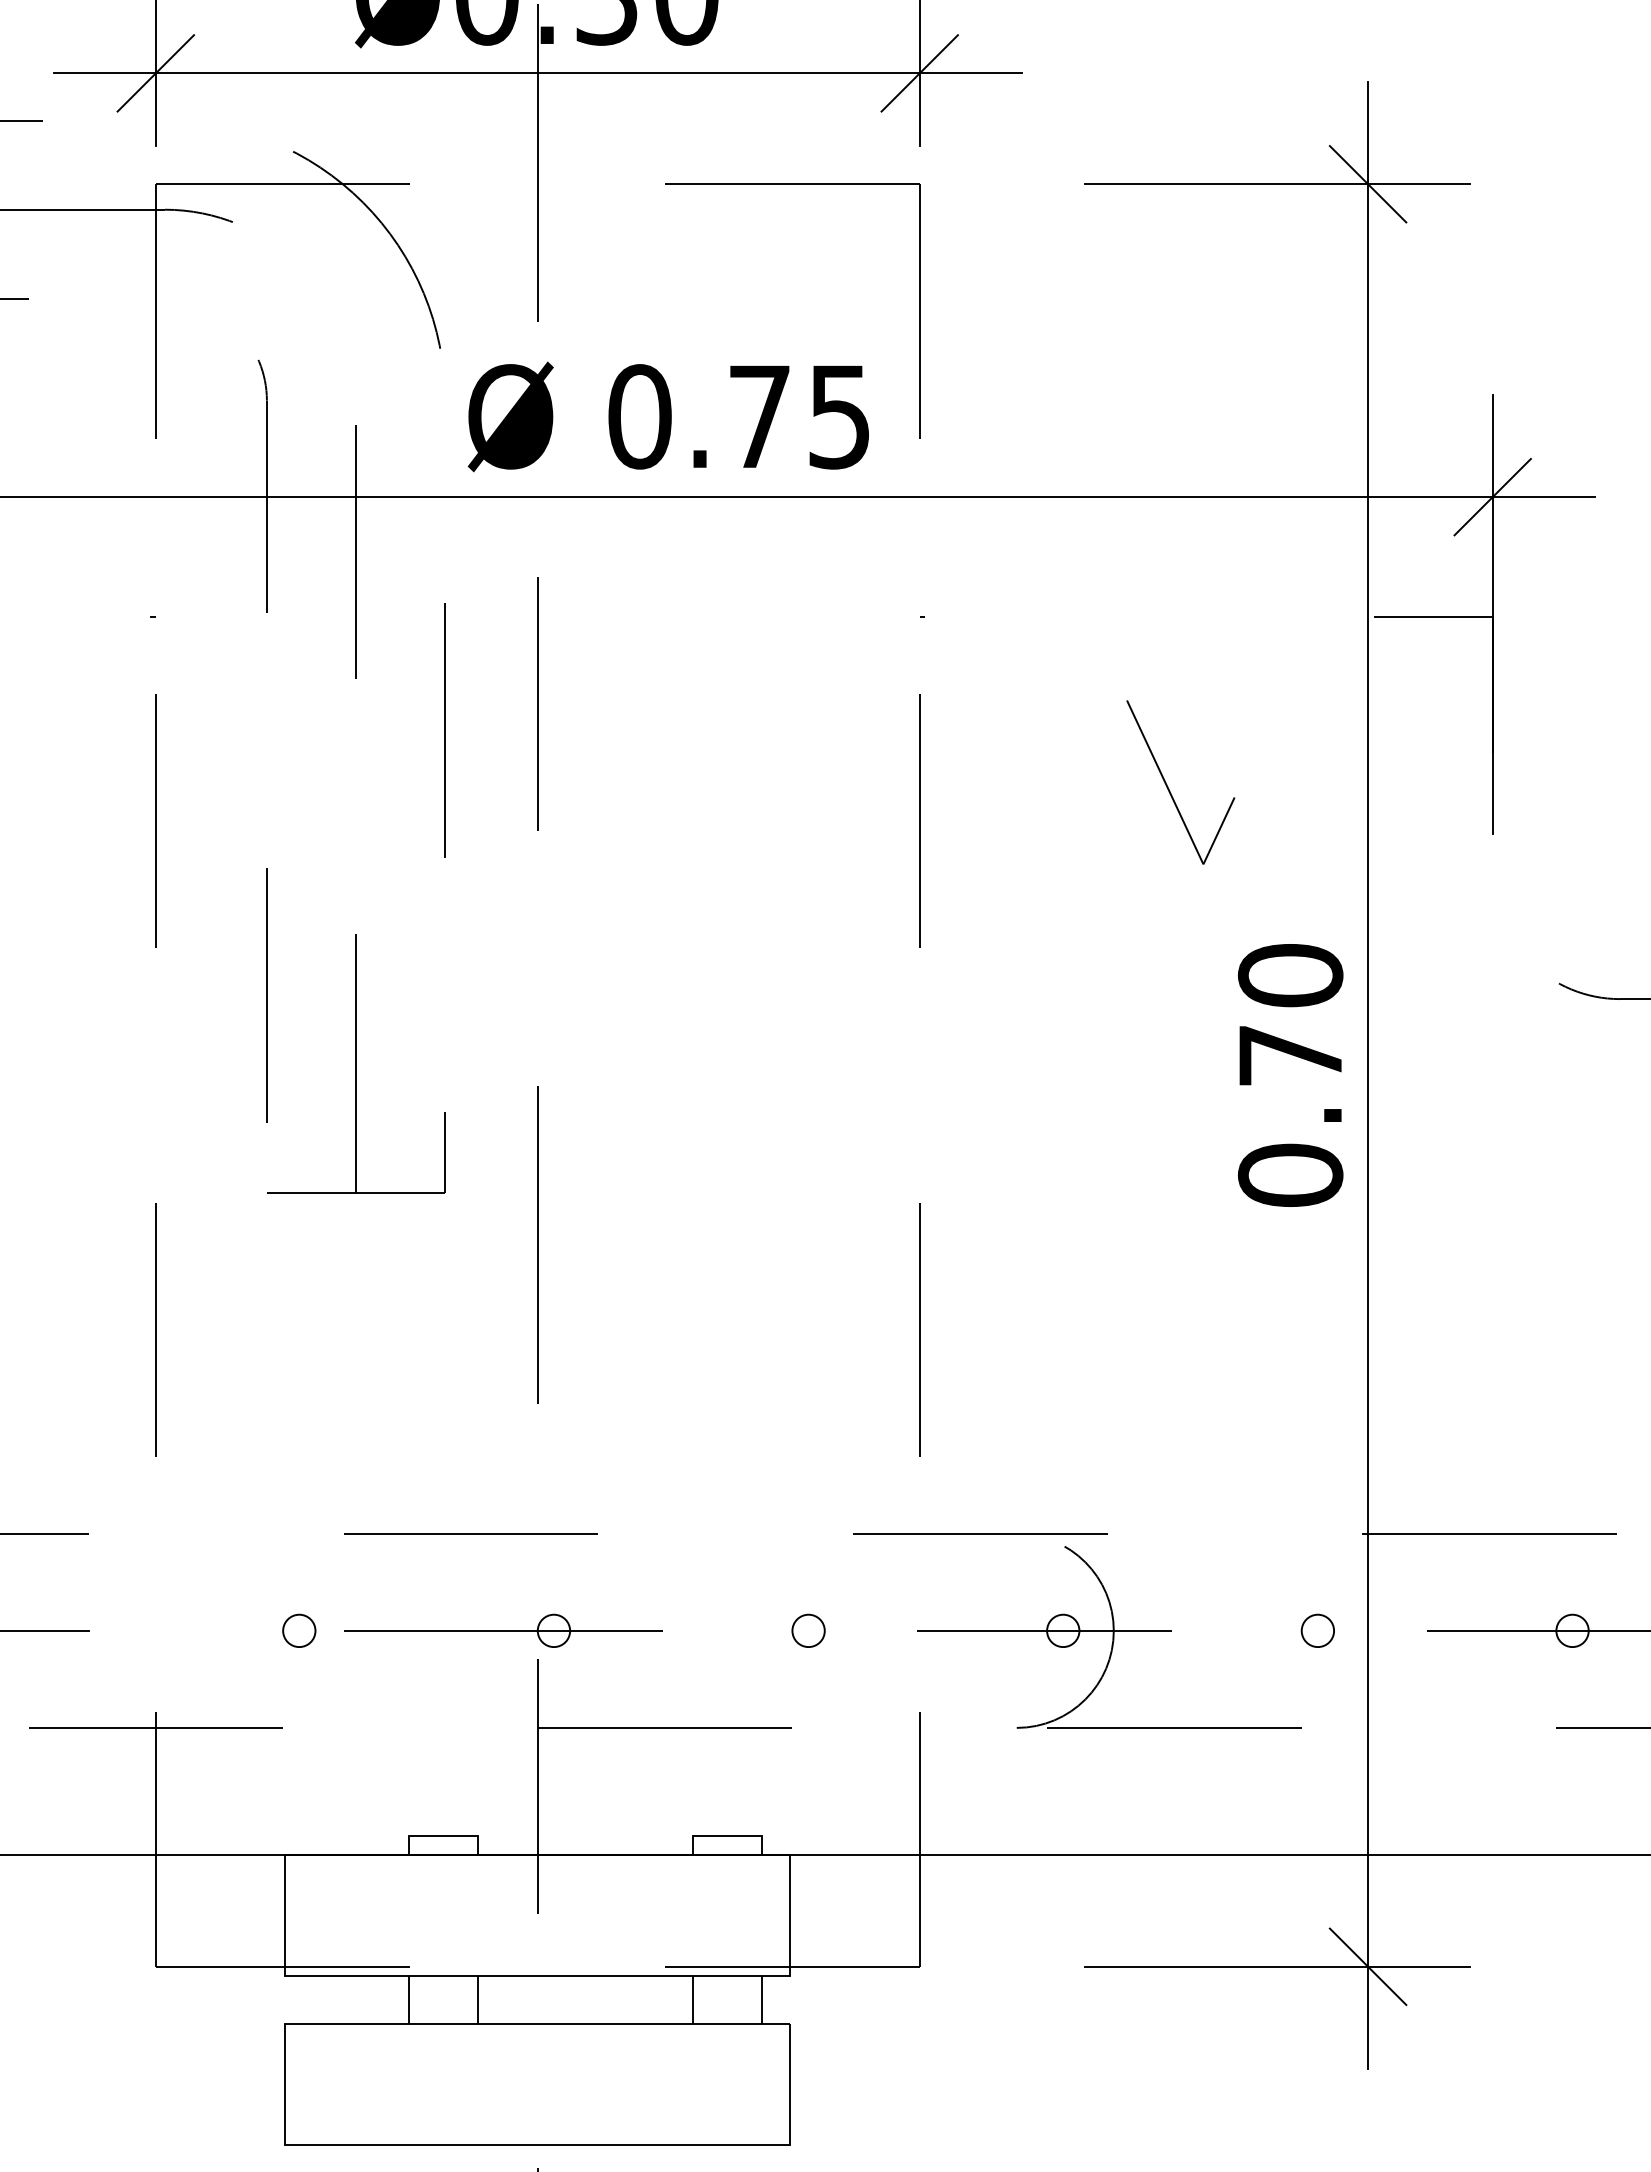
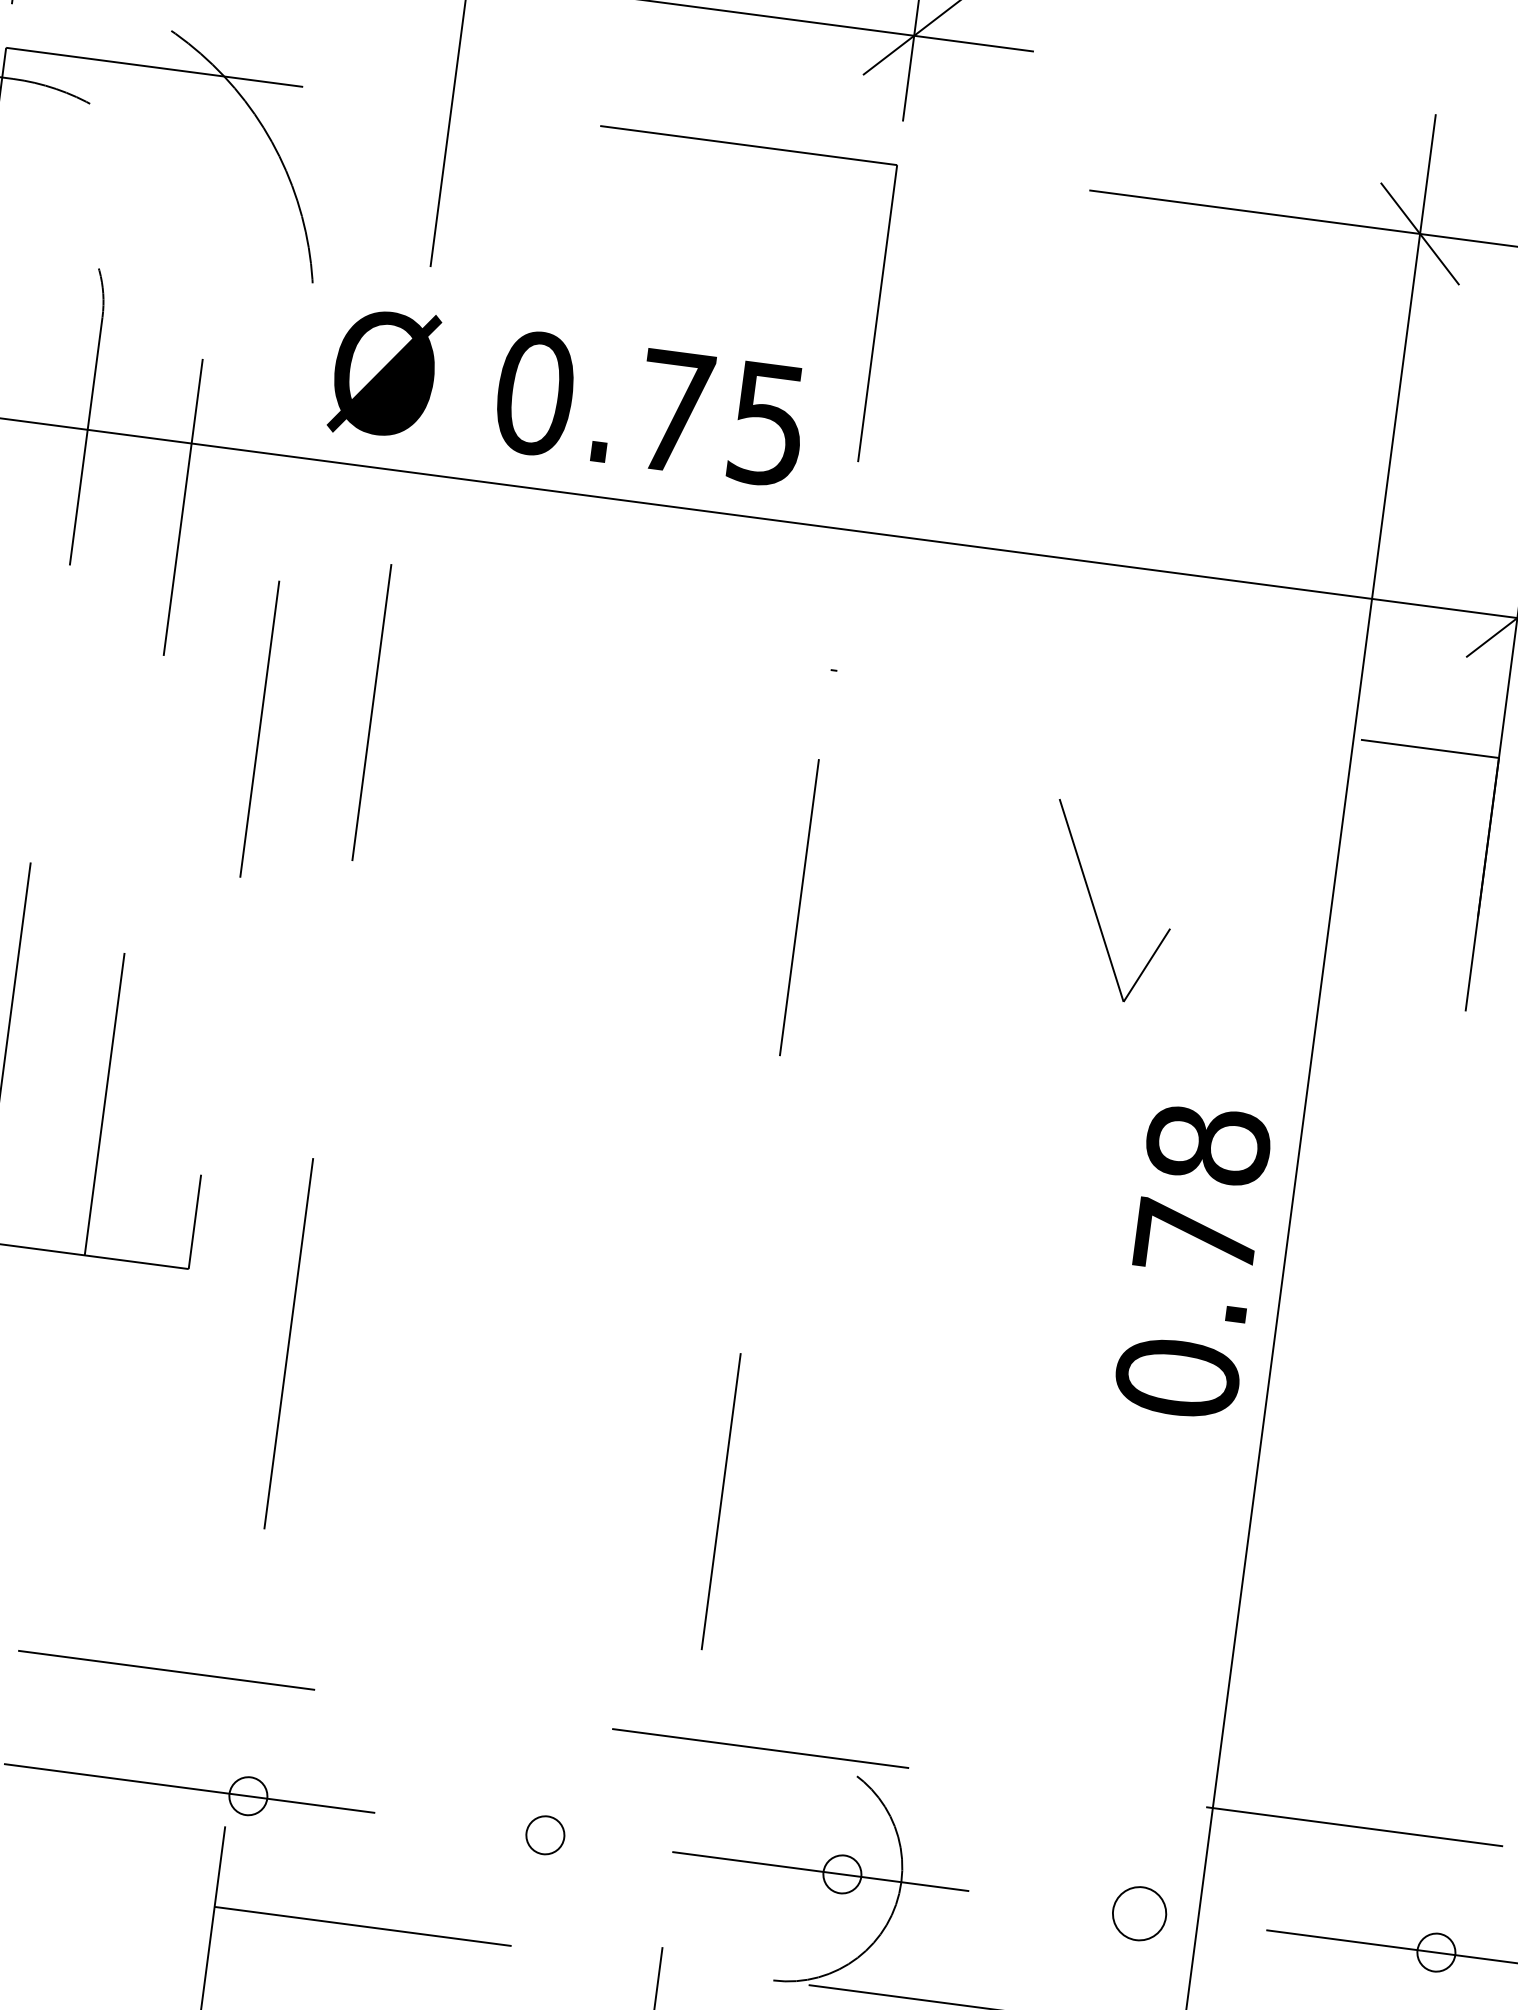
text: (1290, 975) -> (1208, 1144), 0.70 -> 0.78
circle: (1317, 1630) -> (1138, 1912), size x1.4

